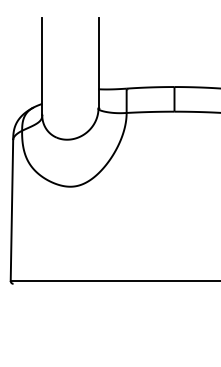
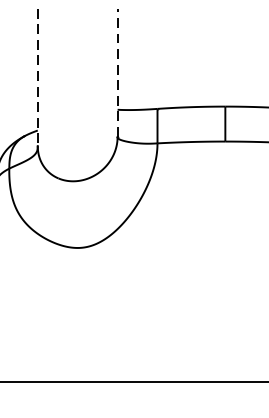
line: (98, 62) -> (117, 71), solid -> dashed
line: (42, 66) -> (38, 77), solid -> dashed

